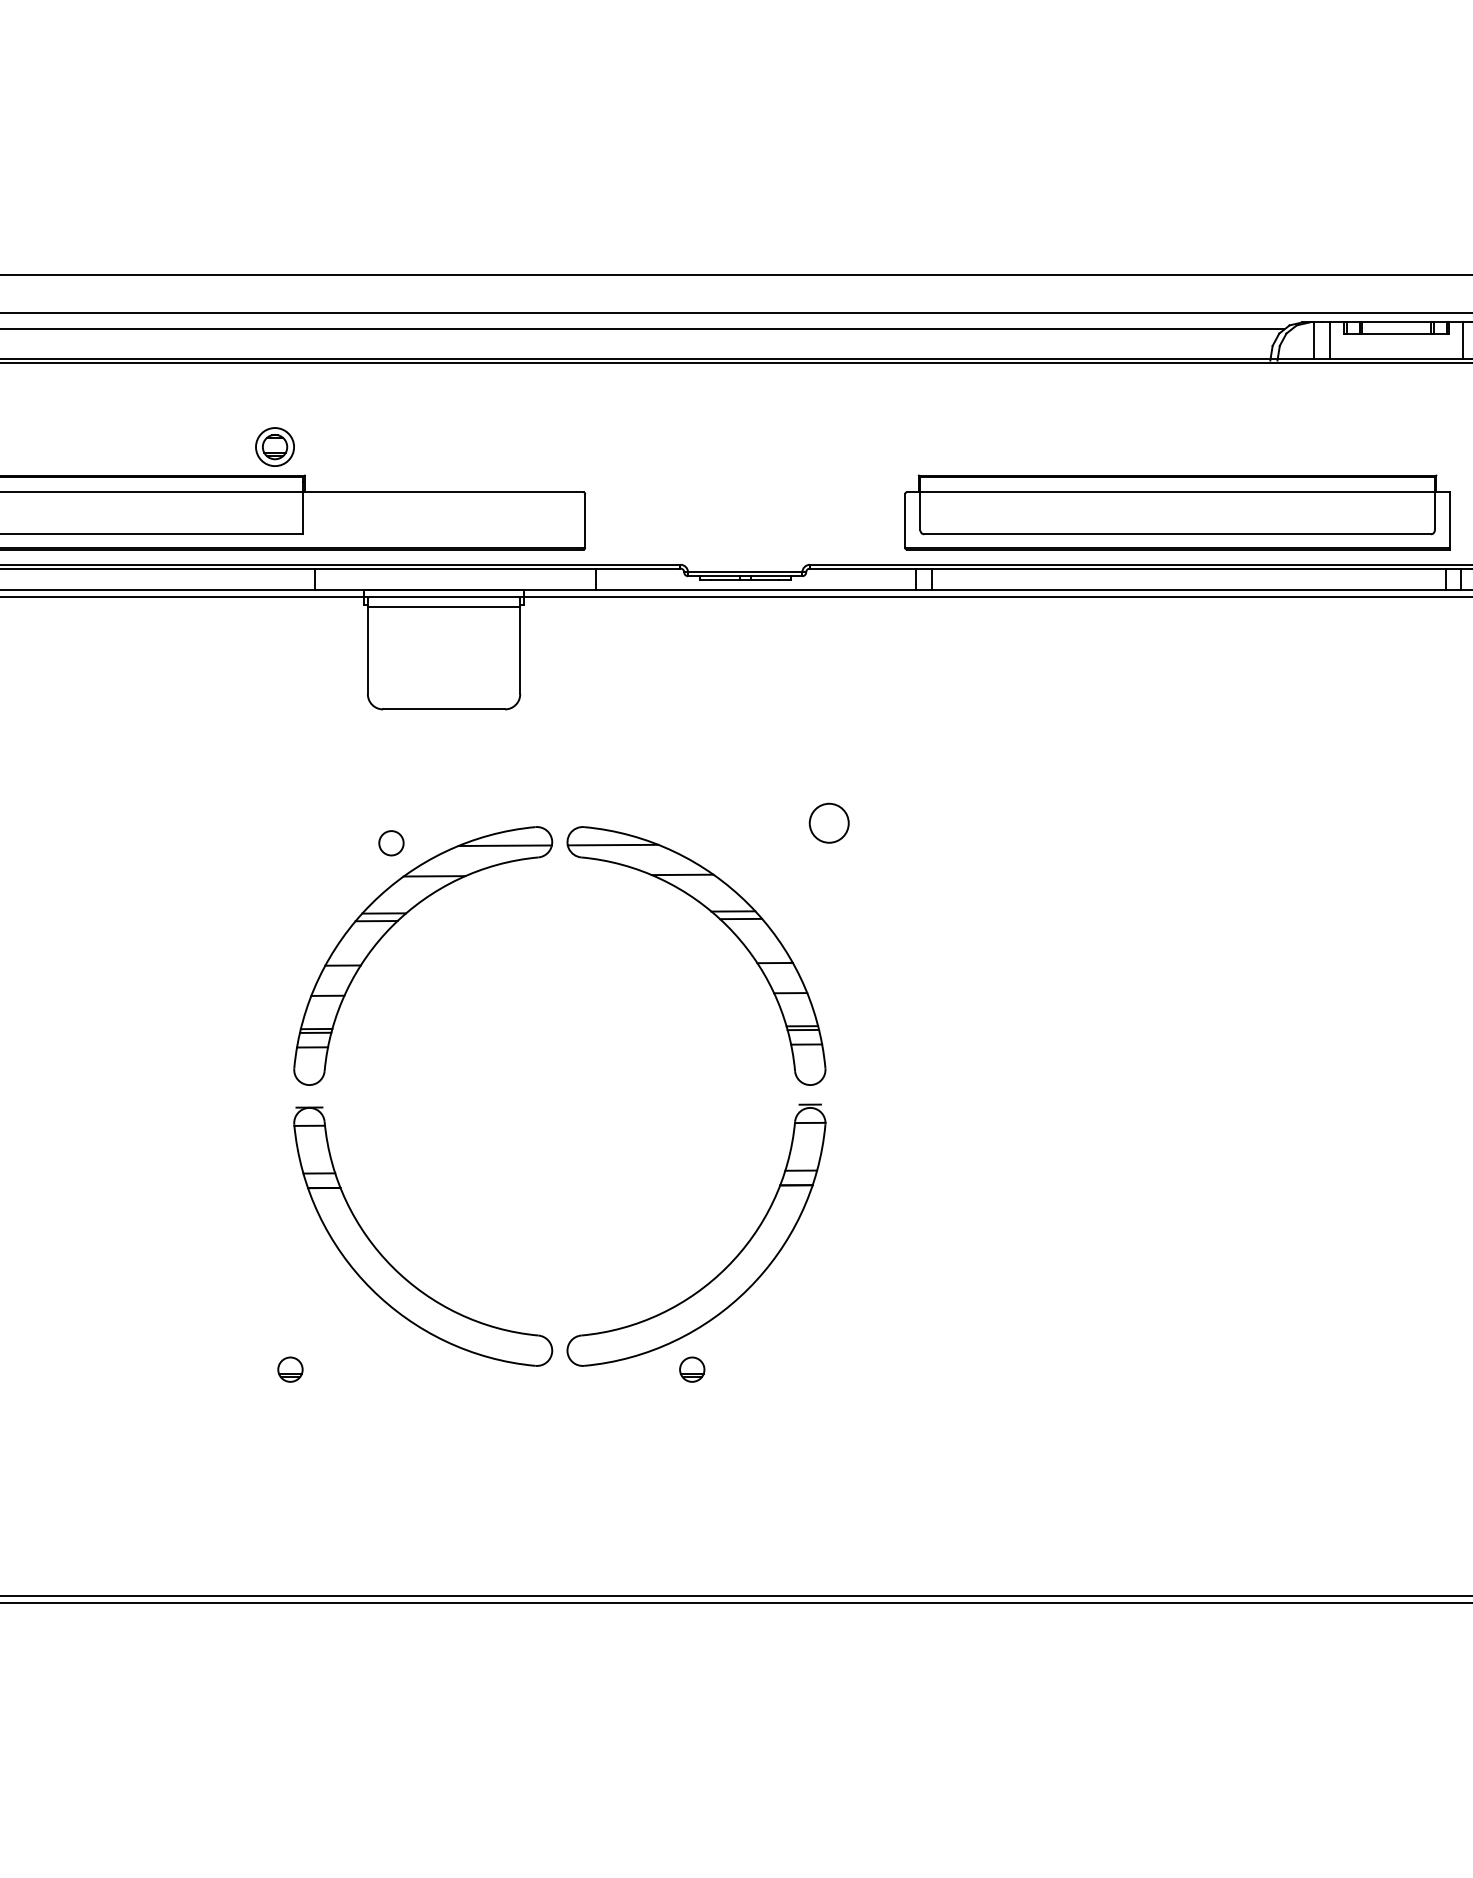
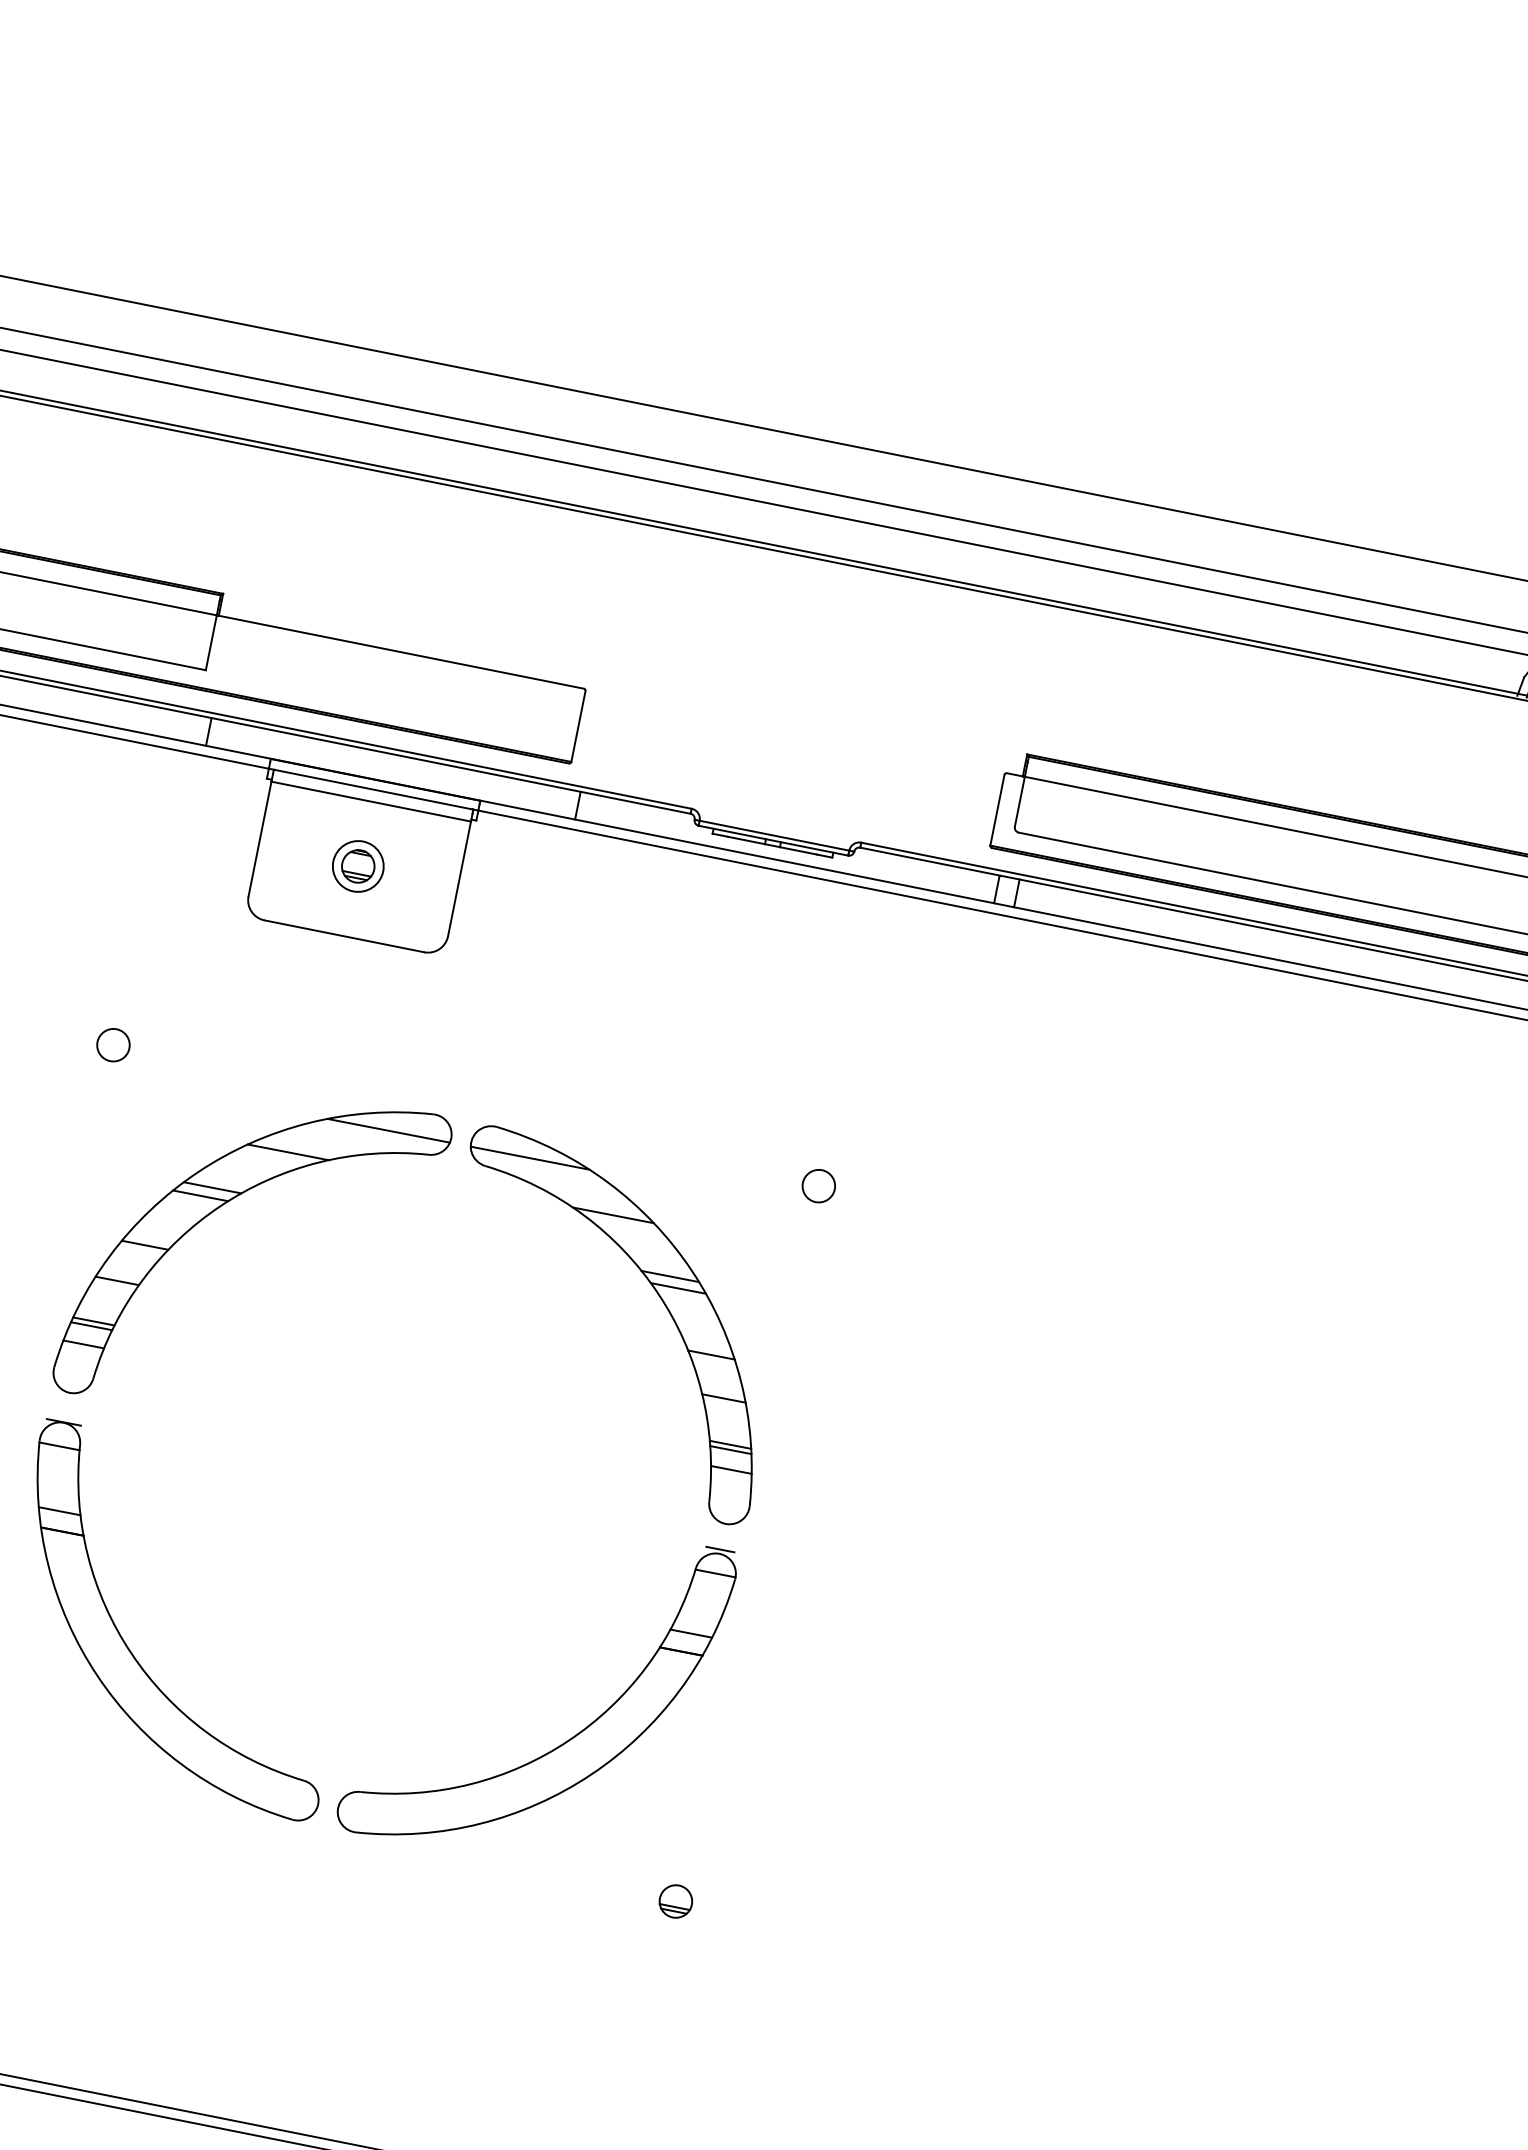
part: (274, 446) -> (357, 865), moved
circle: (829, 823) -> (819, 1186), size x0.62
circle: (391, 843) -> (113, 1045), moved
part: (692, 1369) -> (676, 1901), moved

